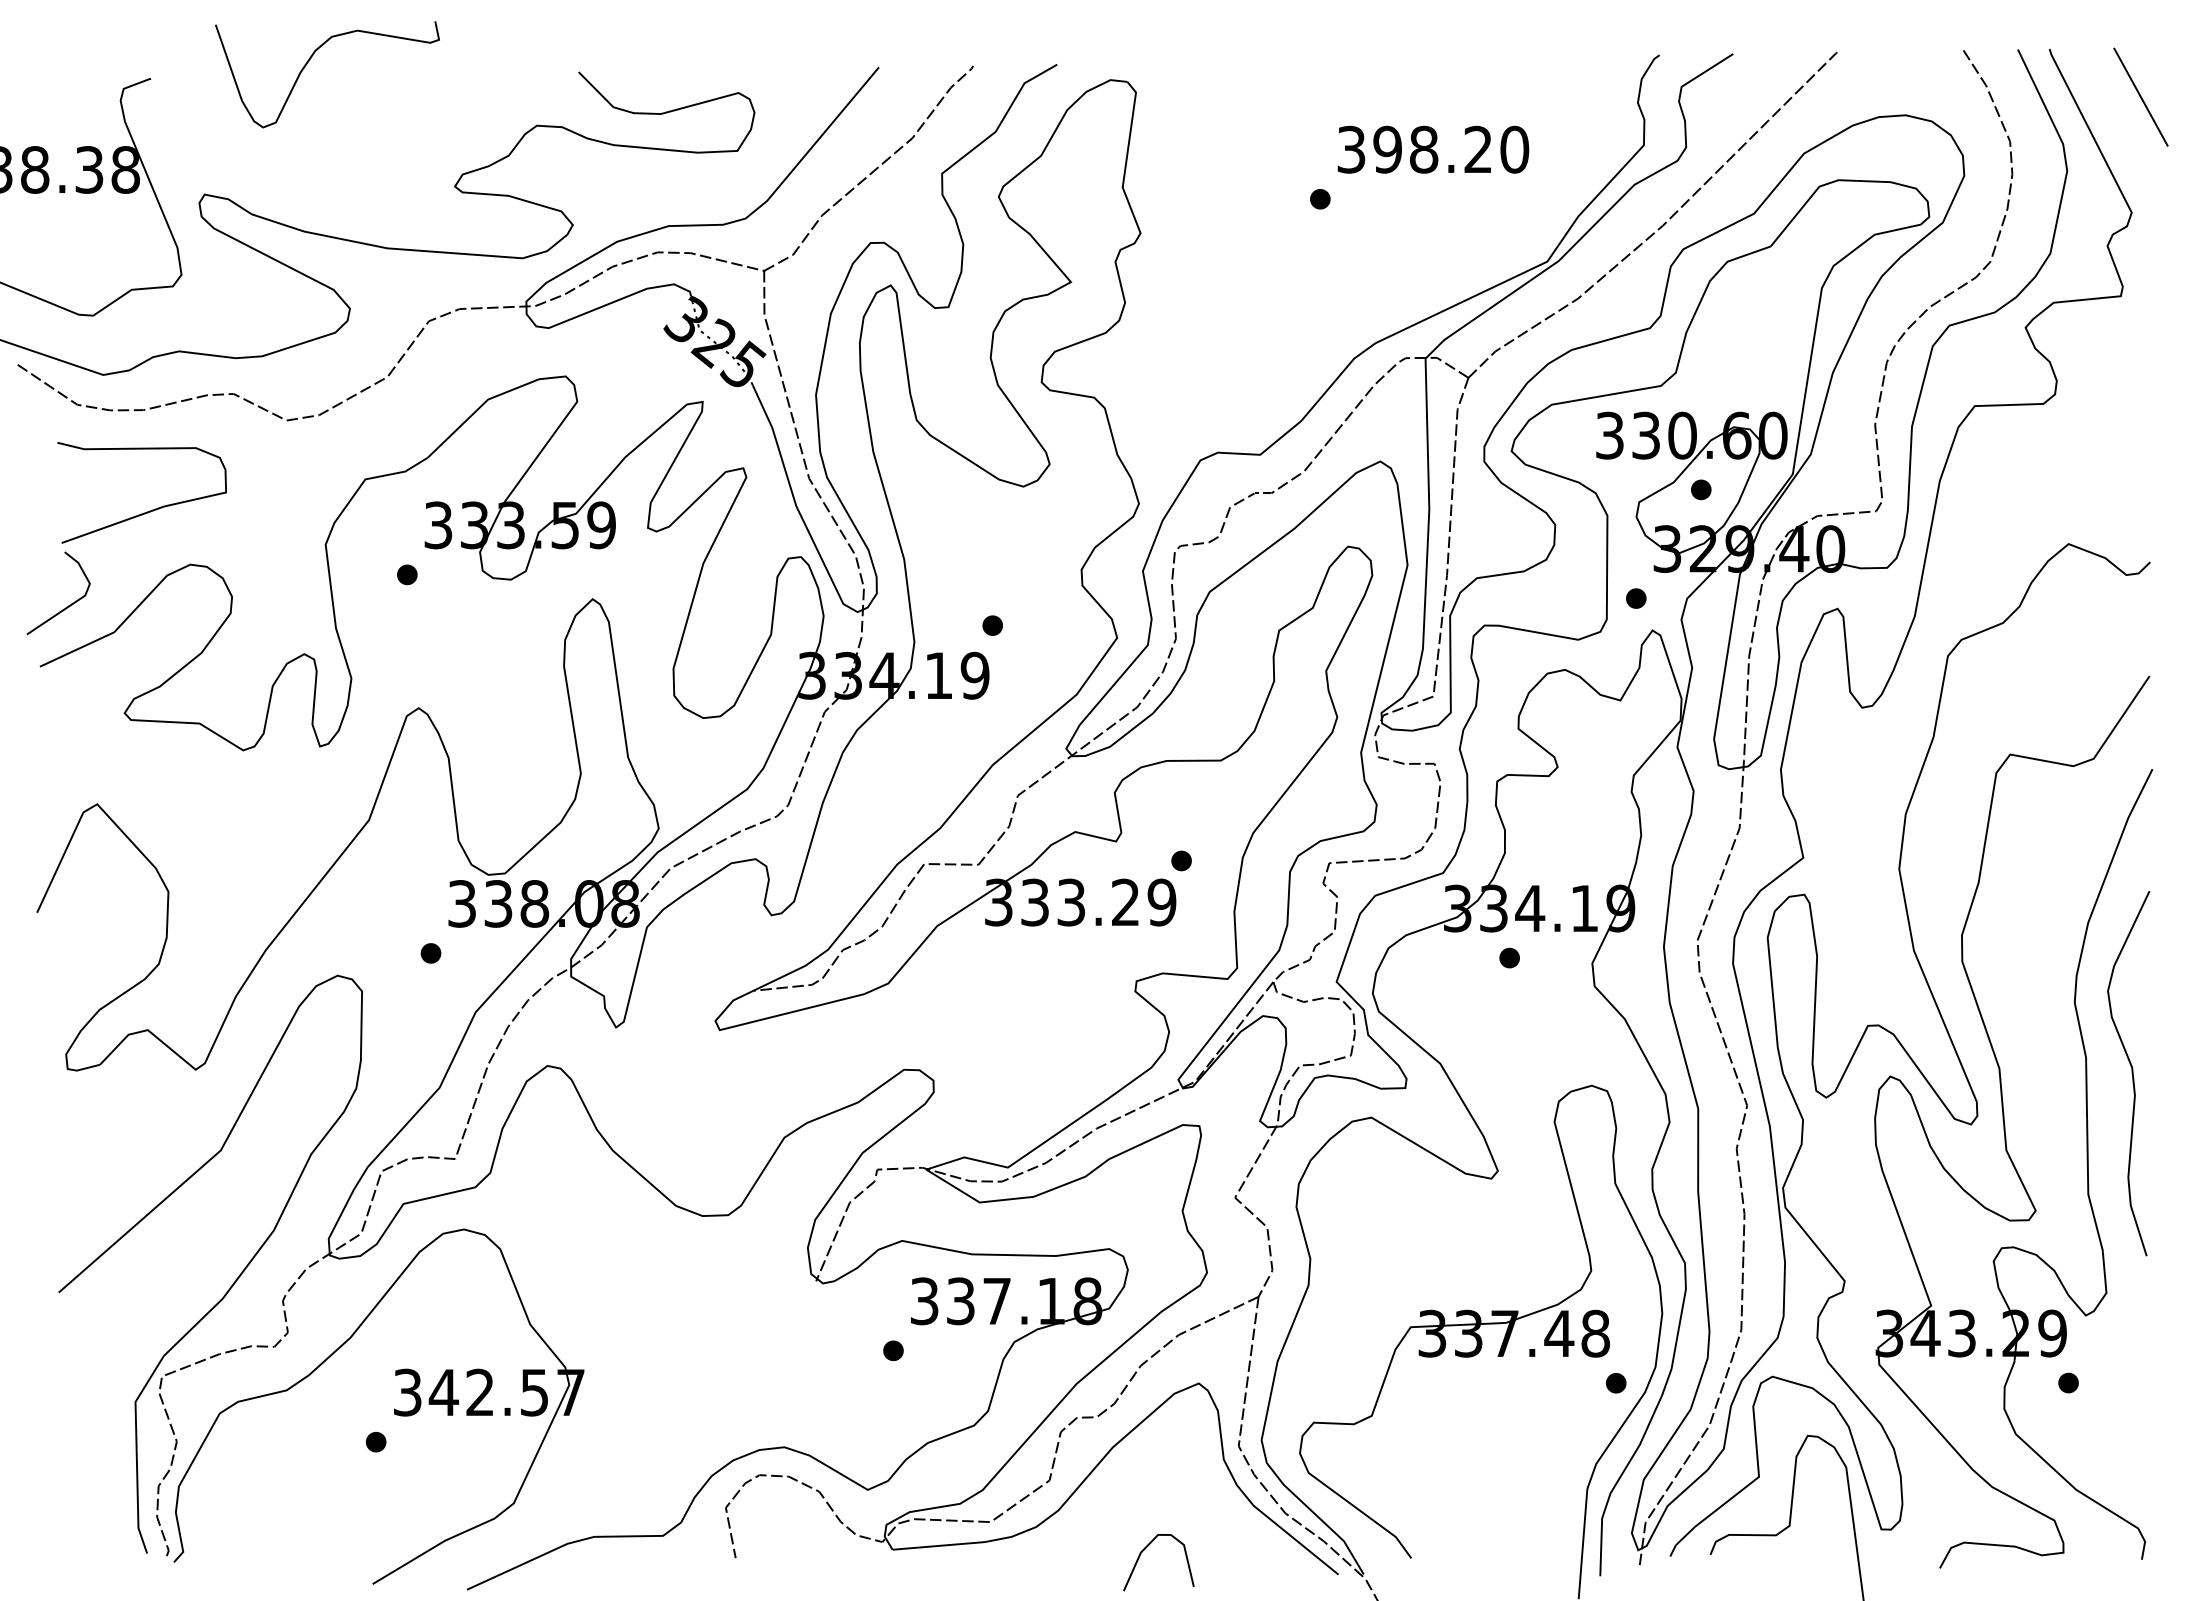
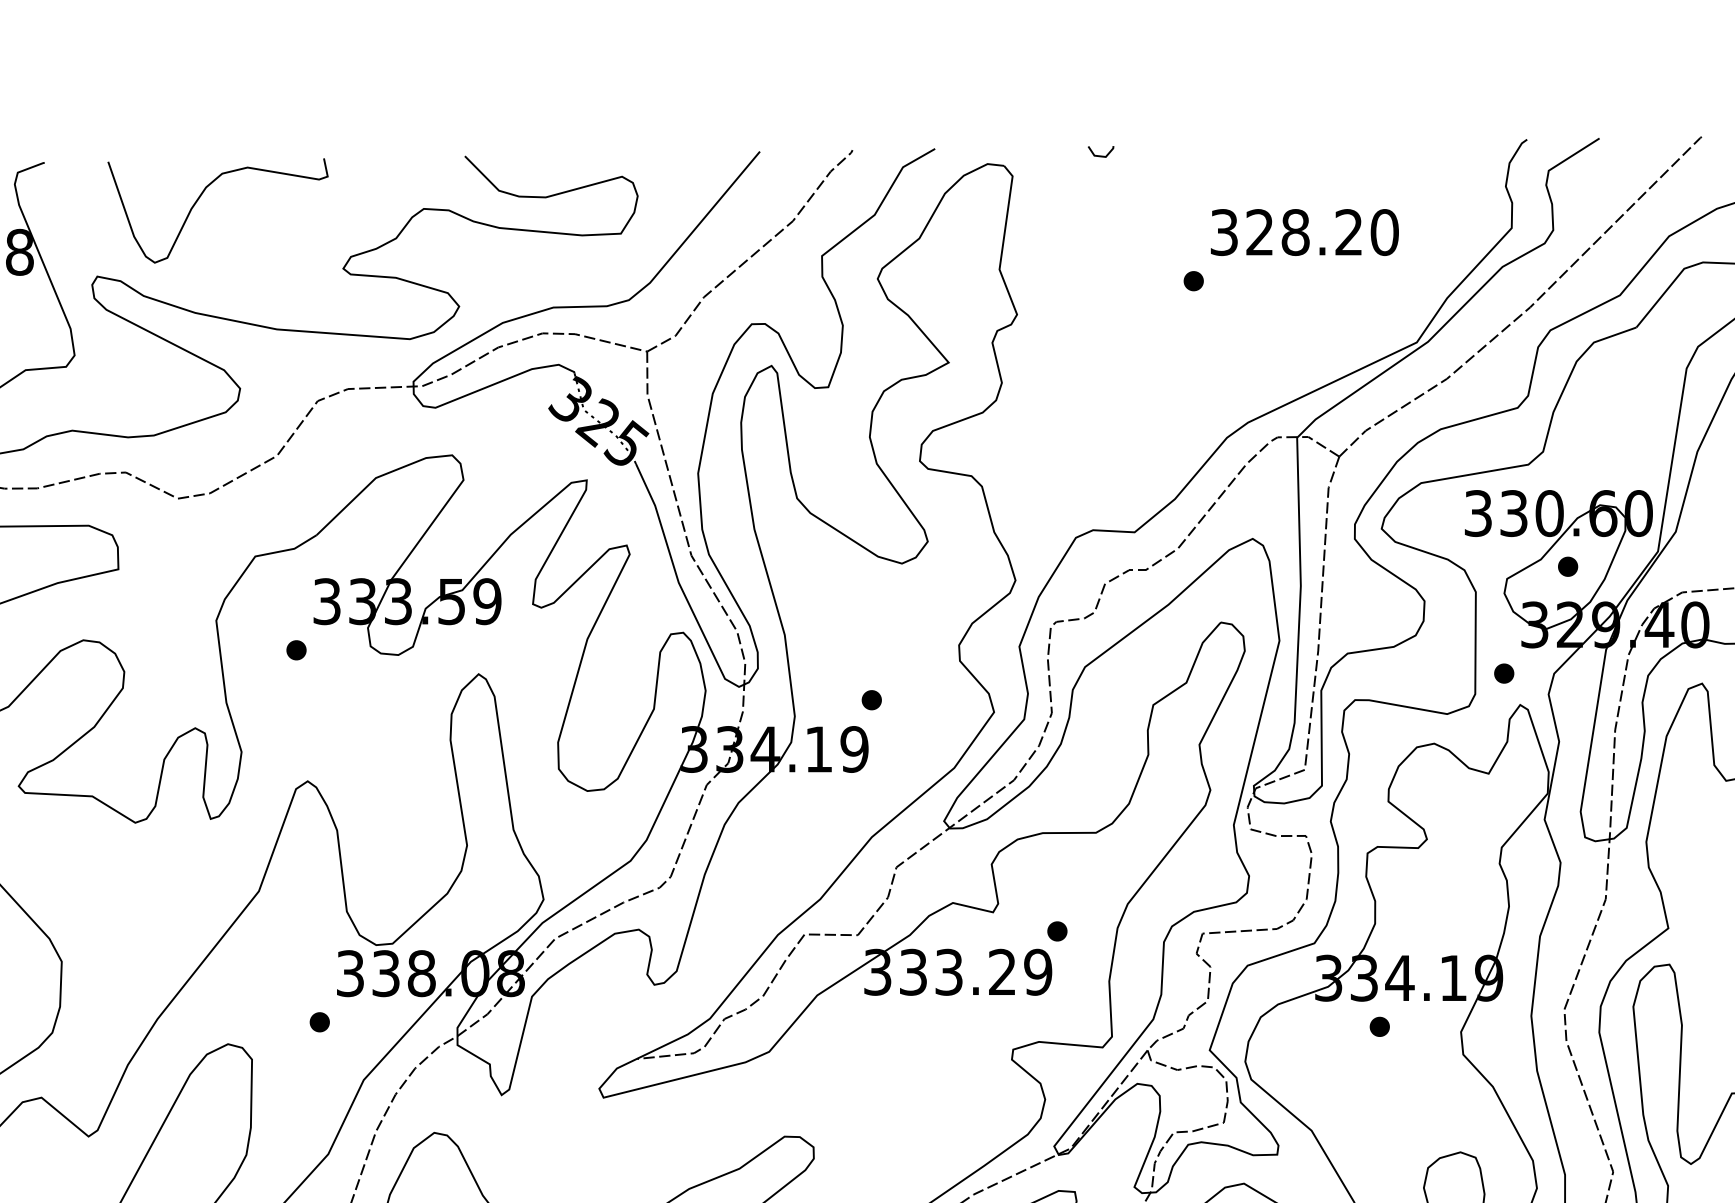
curve: (309, 61) -> (200, 197), moved
line: (1225, 71) -> (1100, 155), added
text: (1387, 149) -> (1259, 232), 398.20 -> 328.20

